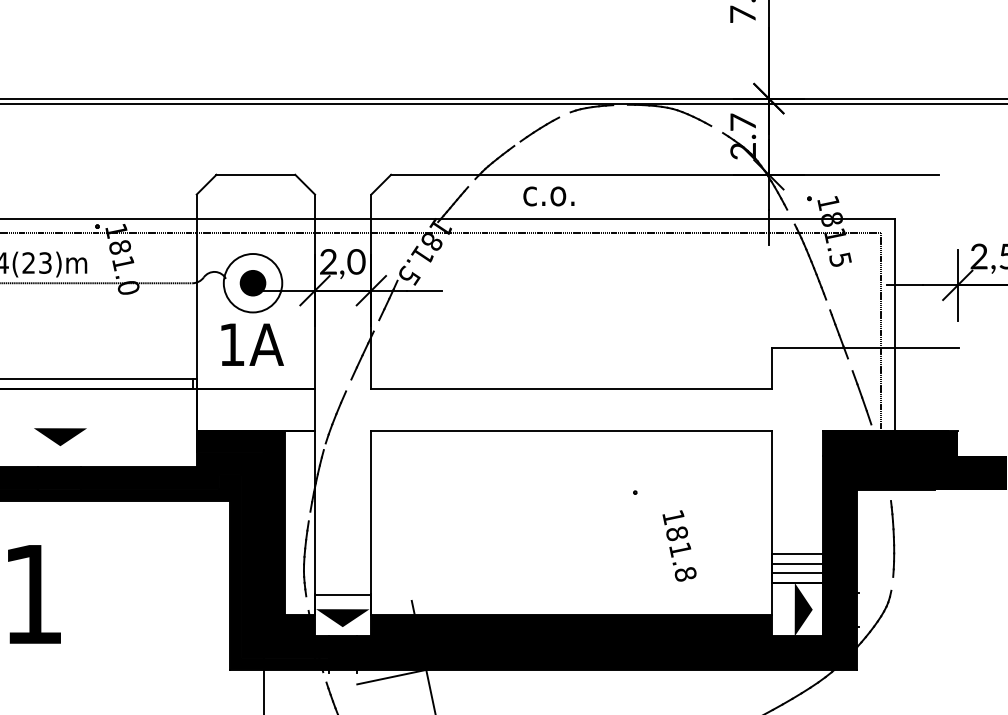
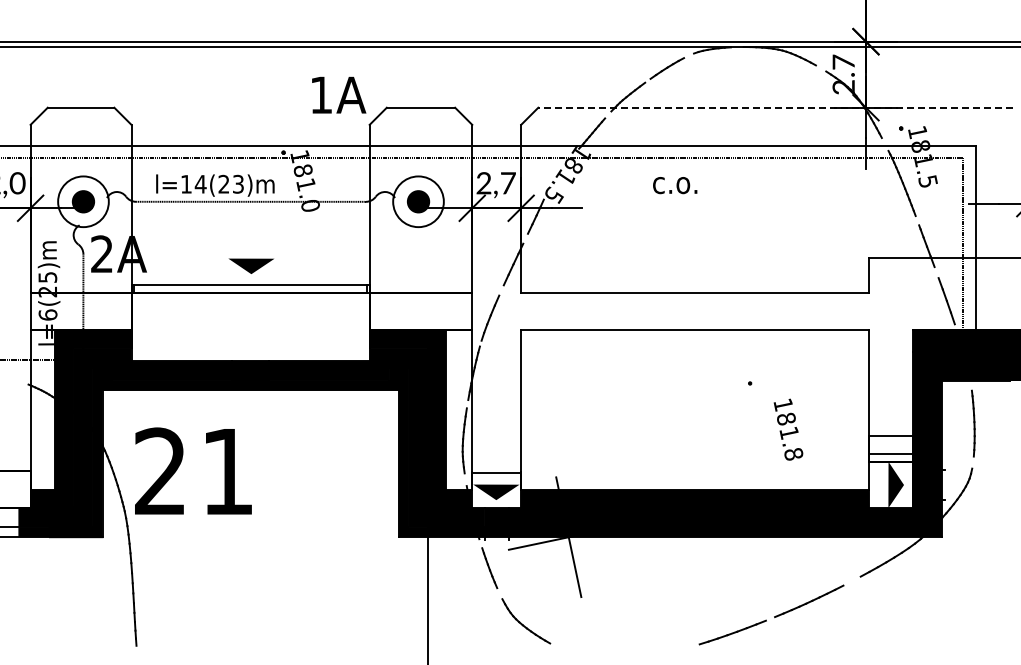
line: (664, 174) -> (775, 107), solid -> dashed
text: (549, 196) -> (675, 185), moved
text: (356, 262) -> (508, 183), ,0 -> ,7
text: (253, 343) -> (339, 94), moved
part: (59, 436) -> (250, 265), moved
line: (797, 564) -> (890, 445), removed

